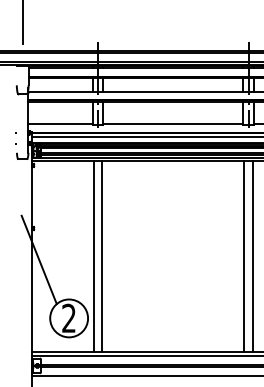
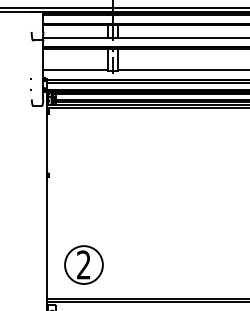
line: (93, 256) -> (108, 203), removed
line: (102, 256) -> (117, 203), removed
line: (38, 259) -> (53, 206), removed

